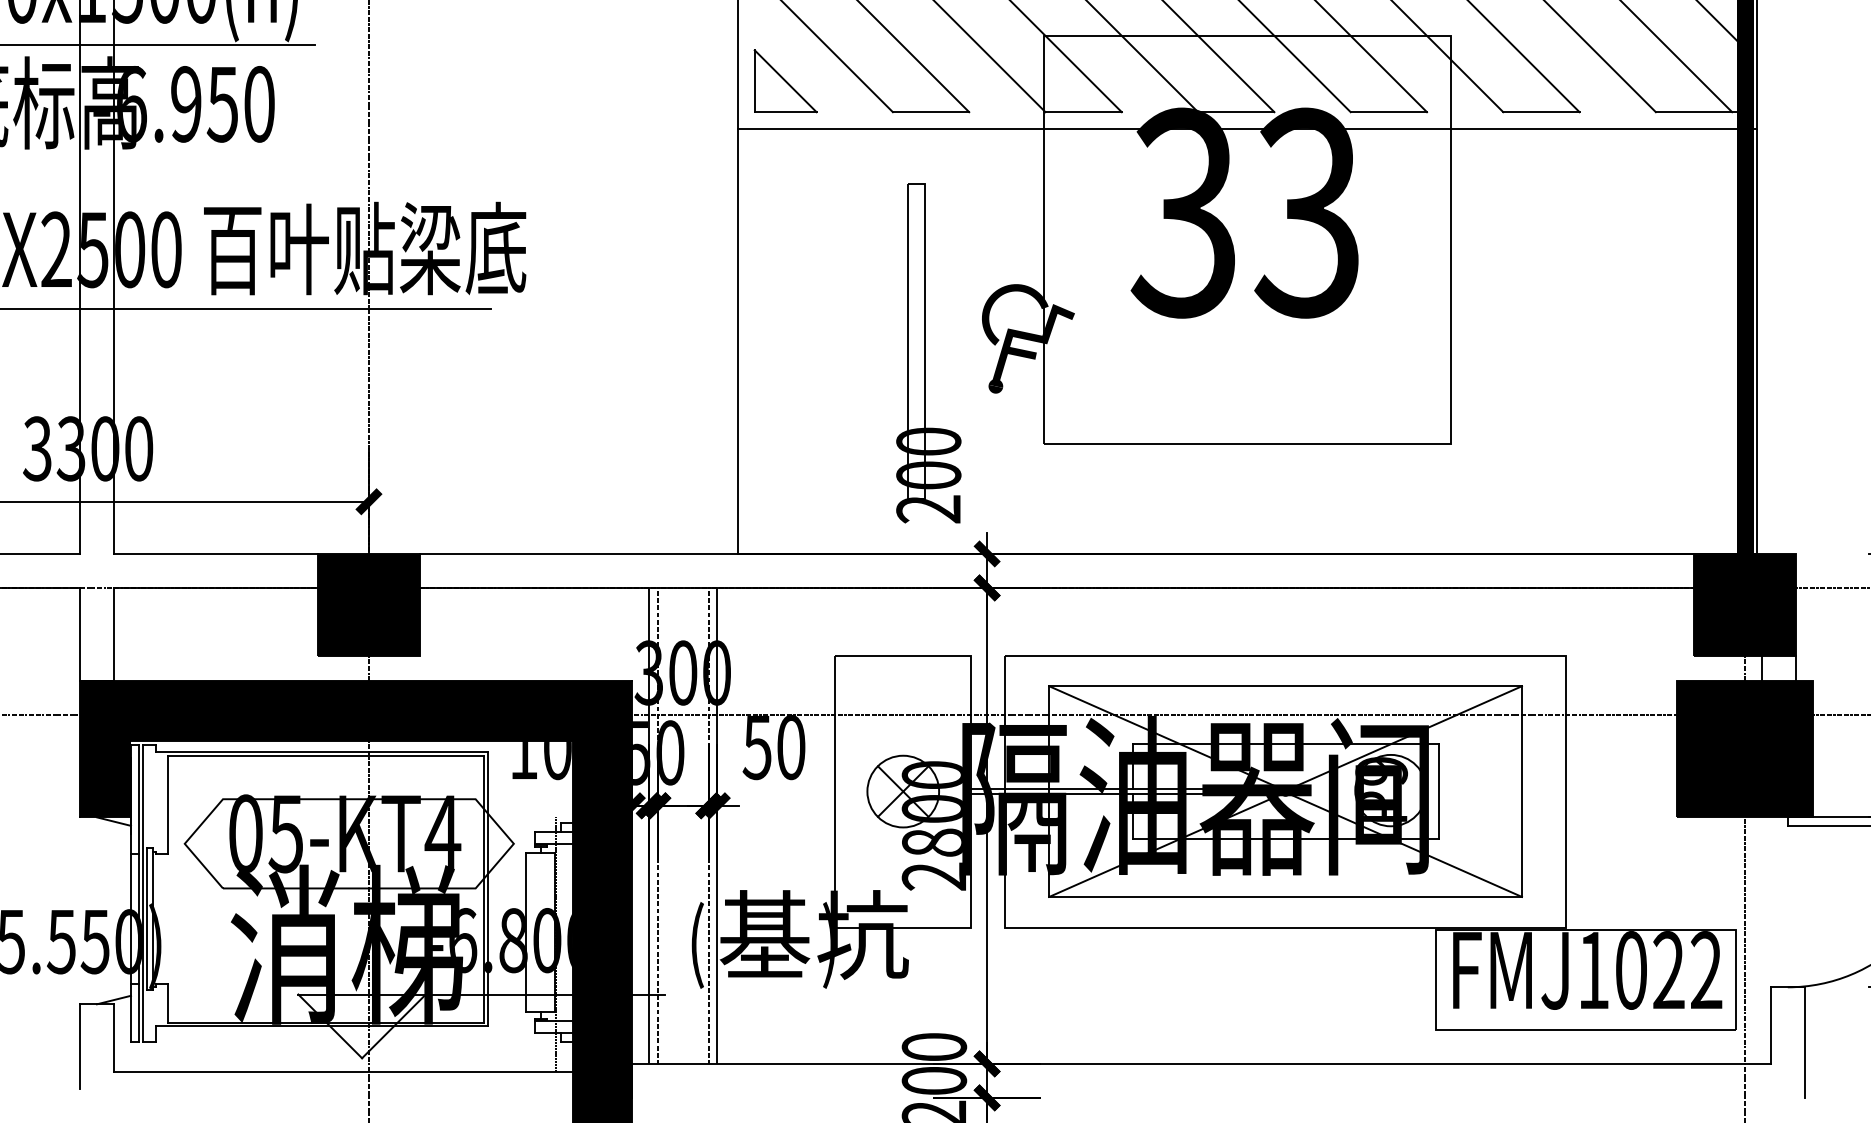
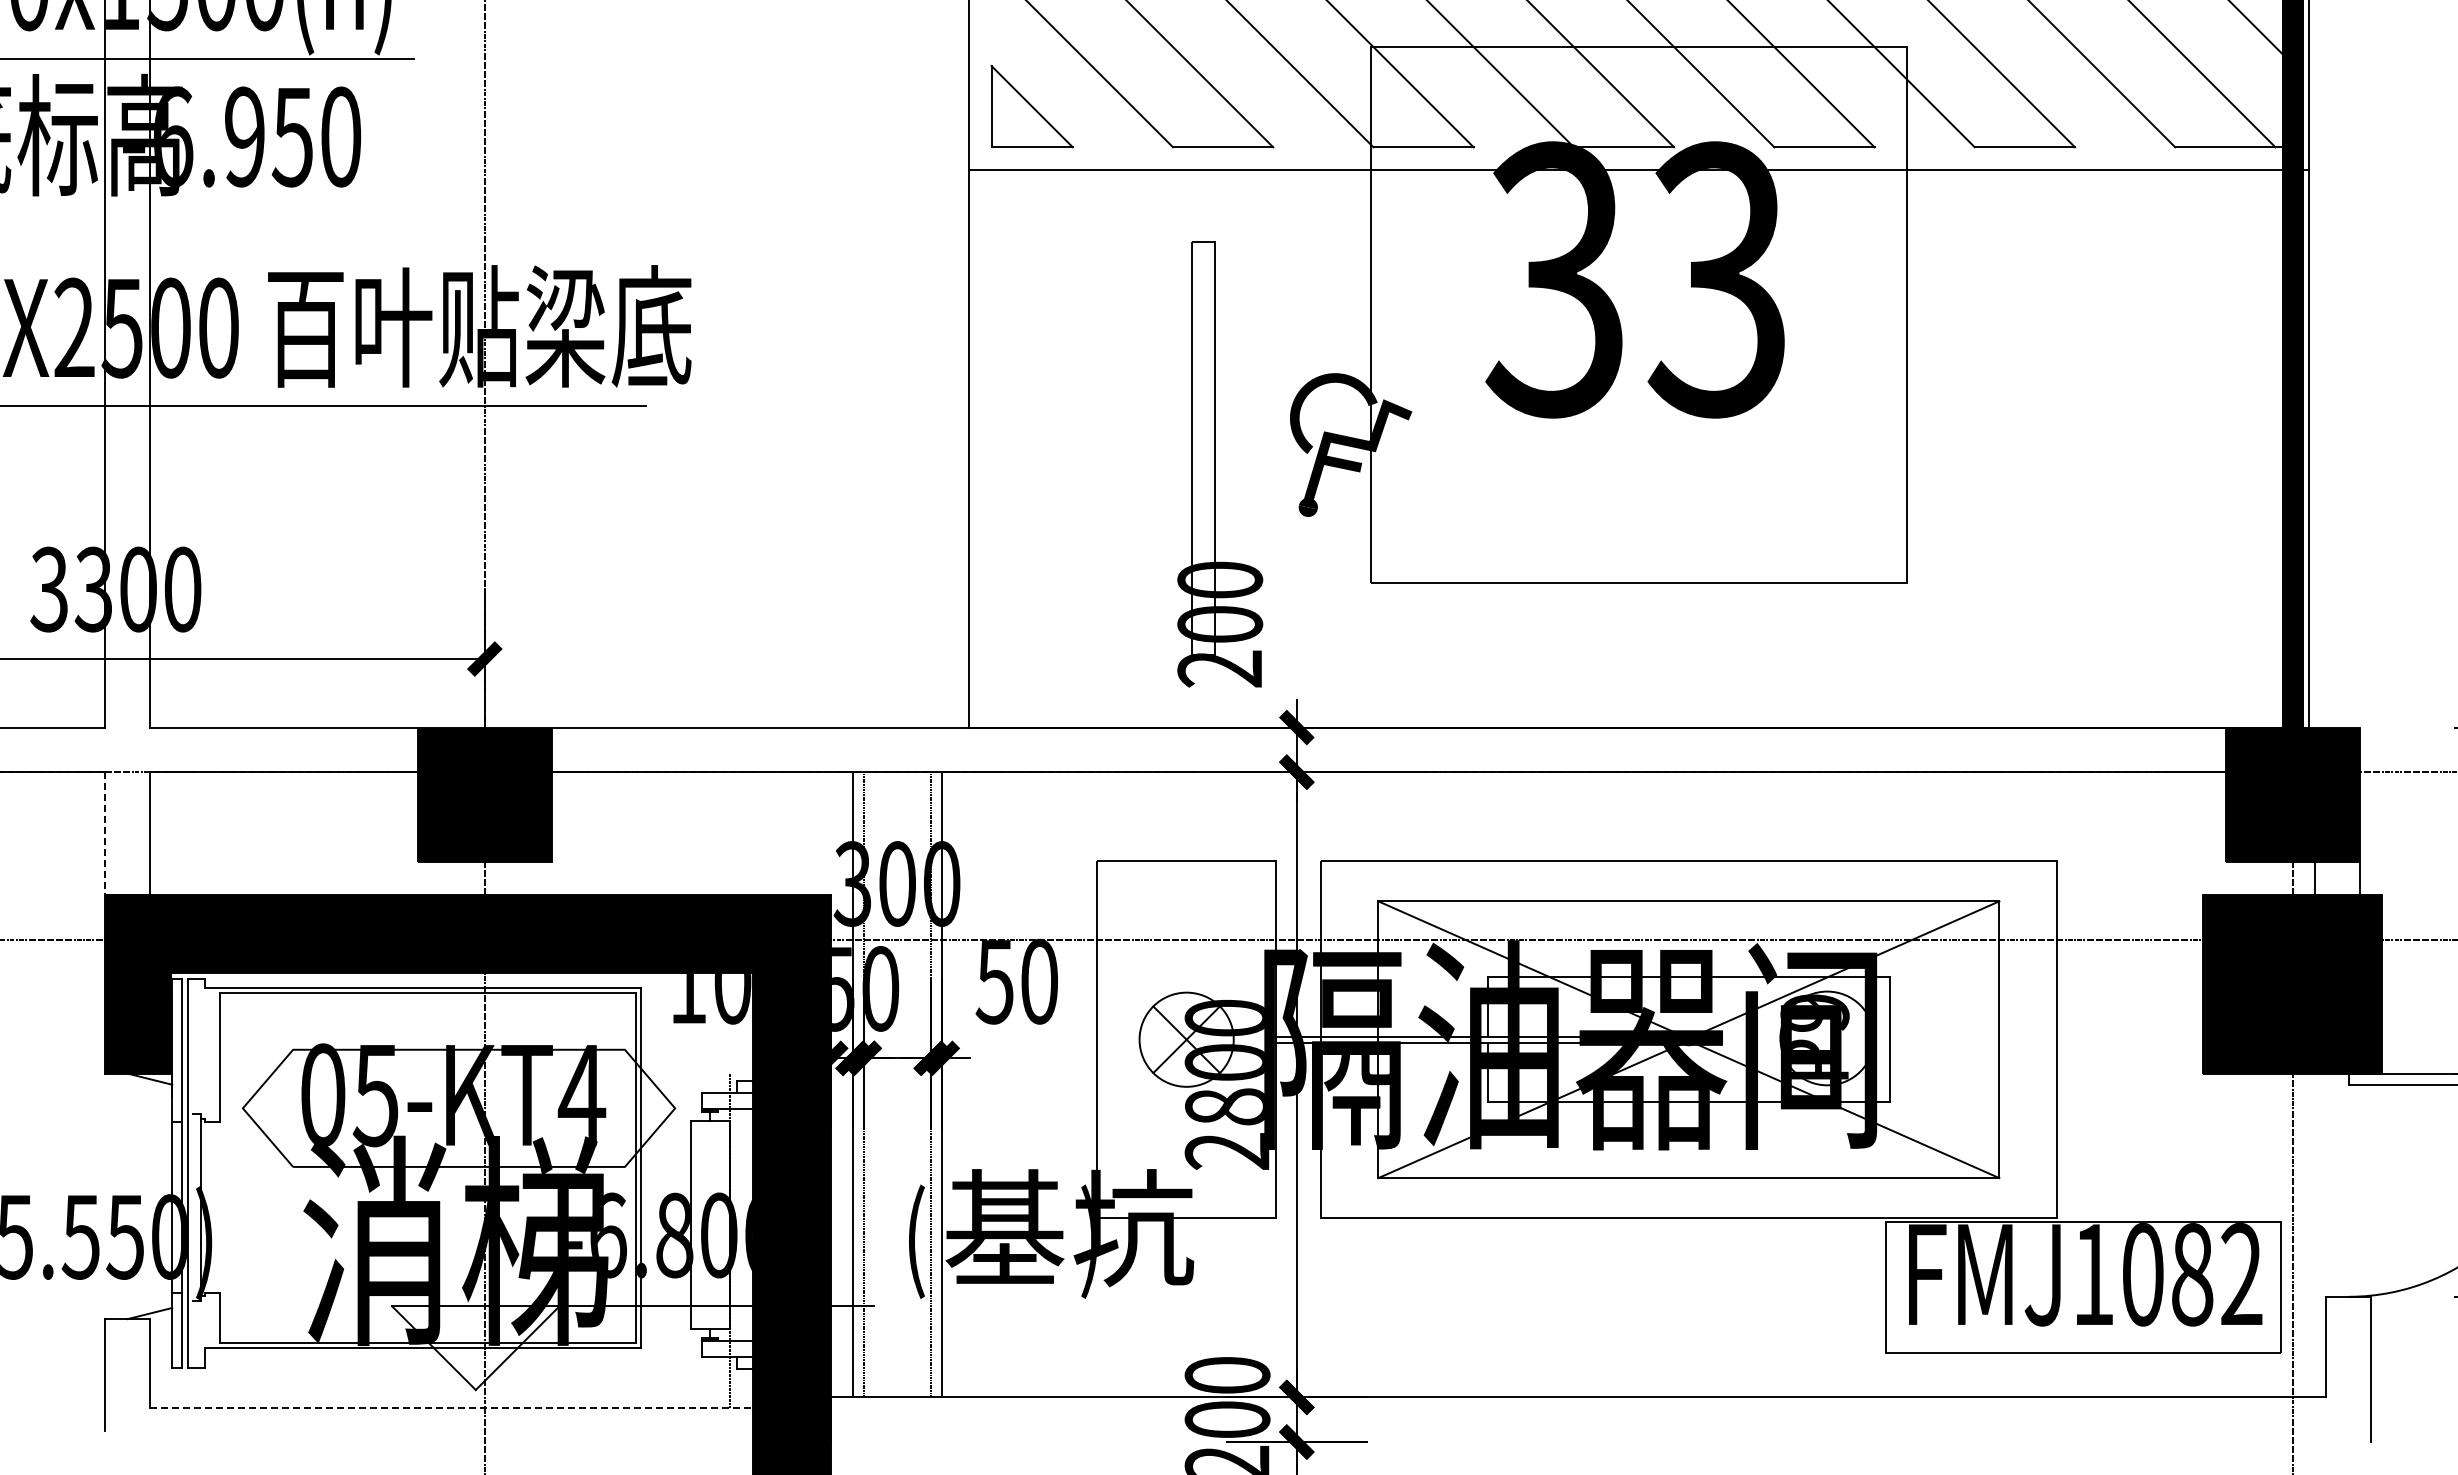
line: (80, 635) -> (105, 834), solid -> dashed
line: (147, 919) -> (193, 1207), removed
text: (1669, 970) -> (2192, 1274), FMJ1022 -> FMJ1082
line: (343, 1072) -> (451, 1408), solid -> dashed

